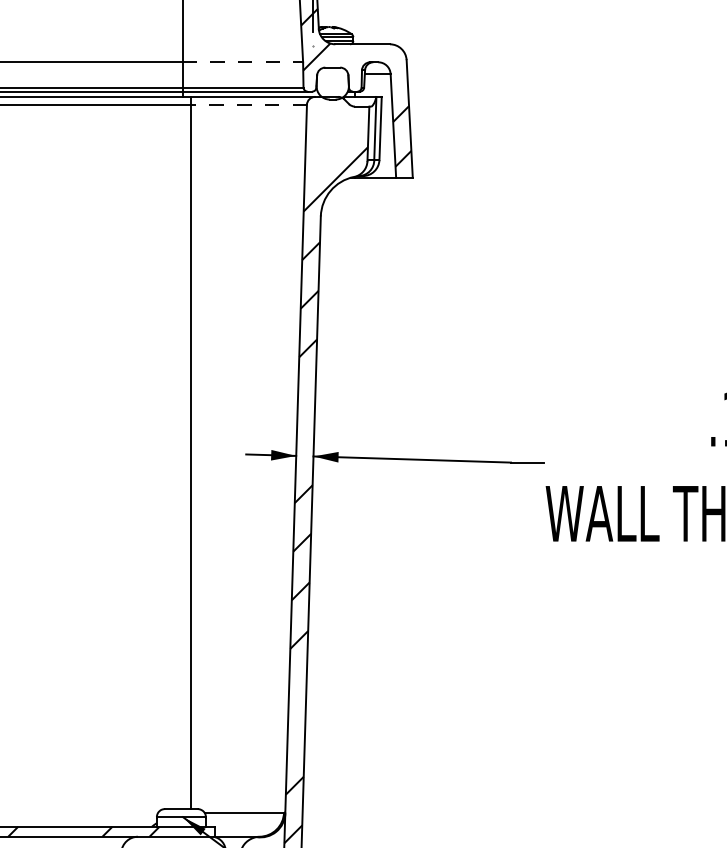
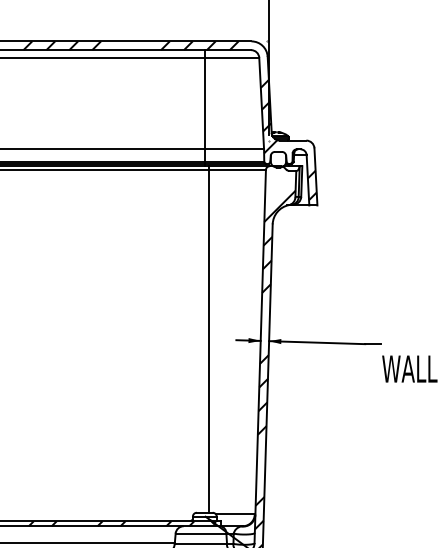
line: (244, 62) -> (235, 149), dashed -> solid
line: (248, 105) -> (237, 170), dashed -> solid

